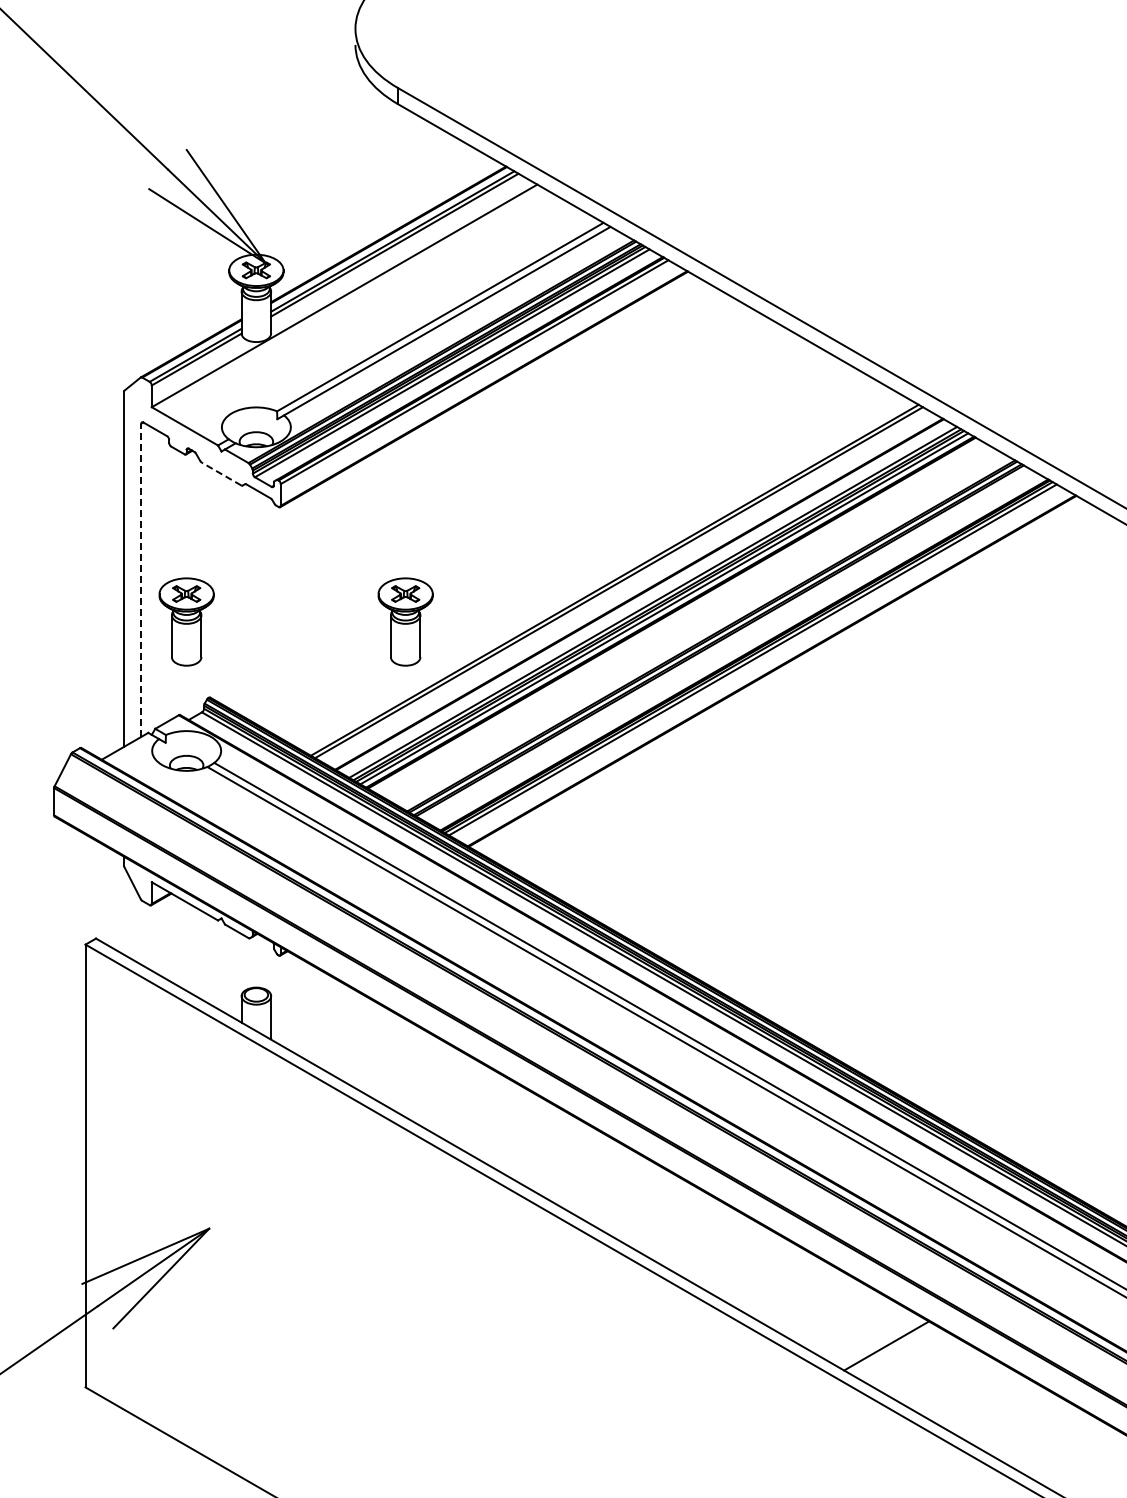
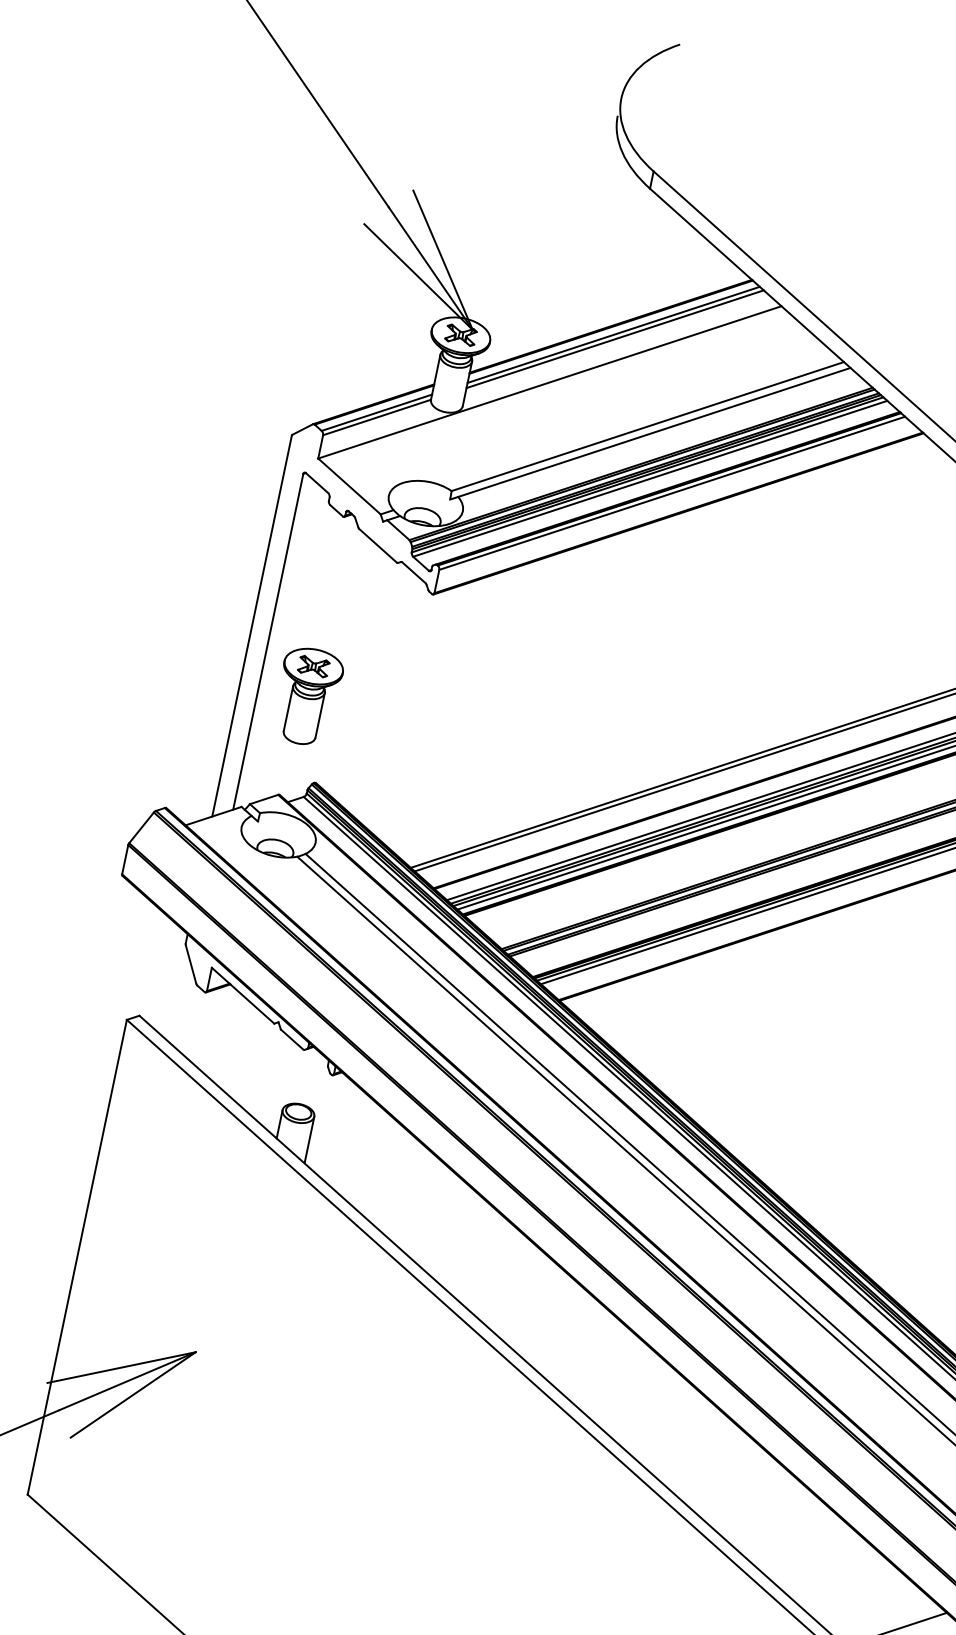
line: (221, 474) -> (377, 546), dashed -> solid
line: (141, 580) -> (268, 642), dashed -> solid
part: (405, 621) -> (542, 745), removed

